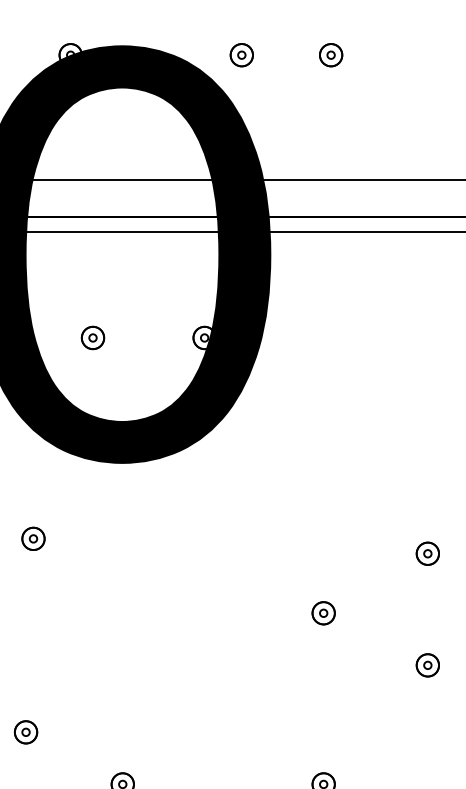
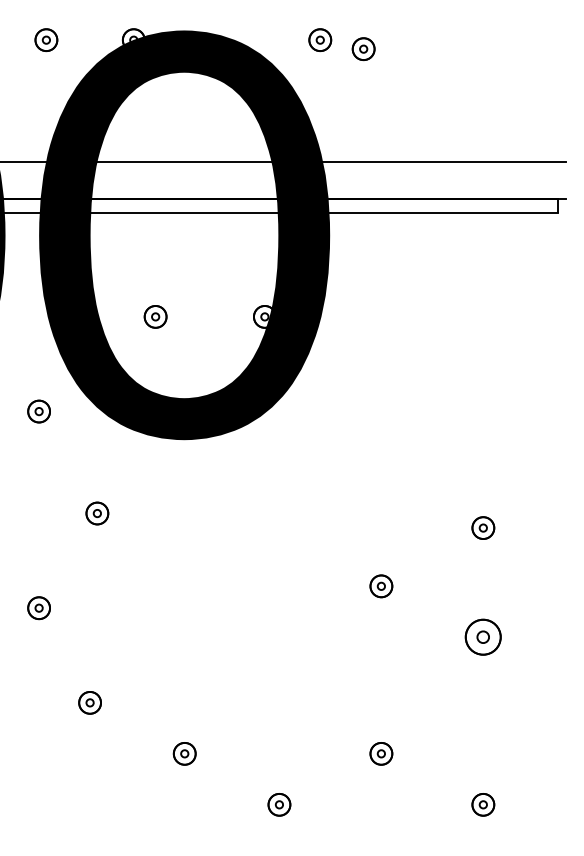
part: (242, 55) -> (320, 40), moved
part: (330, 55) -> (363, 49), moved
part: (428, 665) -> (483, 637), size x1.6

